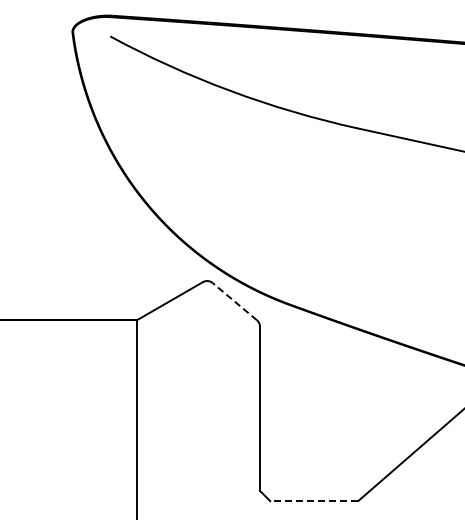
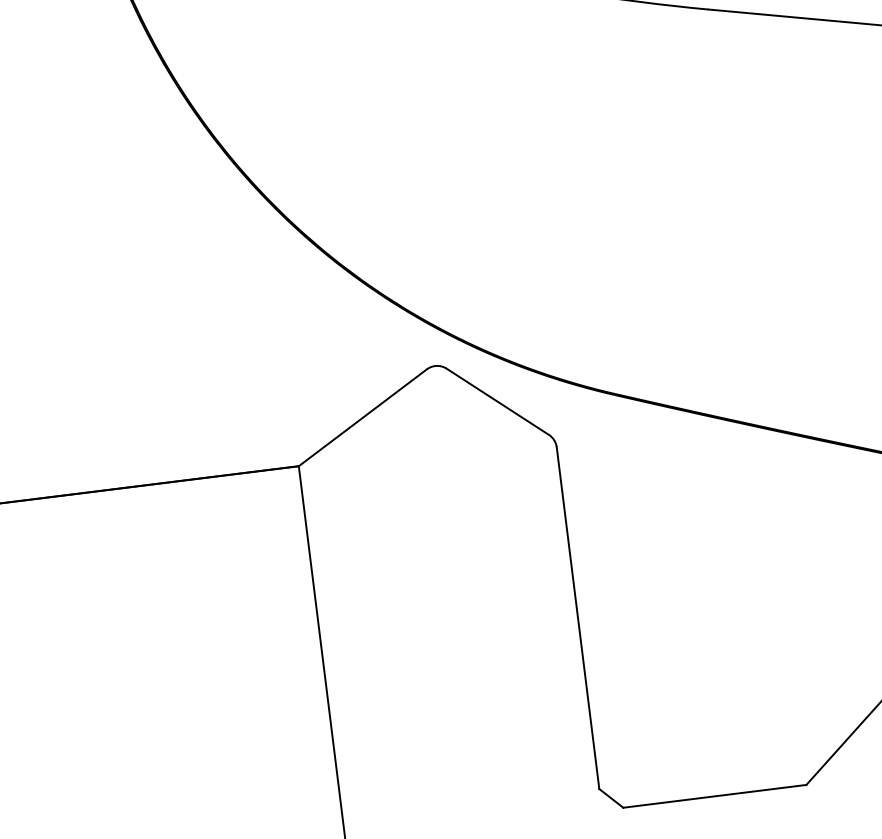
line: (234, 301) -> (497, 401), dashed -> solid
line: (314, 501) -> (715, 797), dashed -> solid

